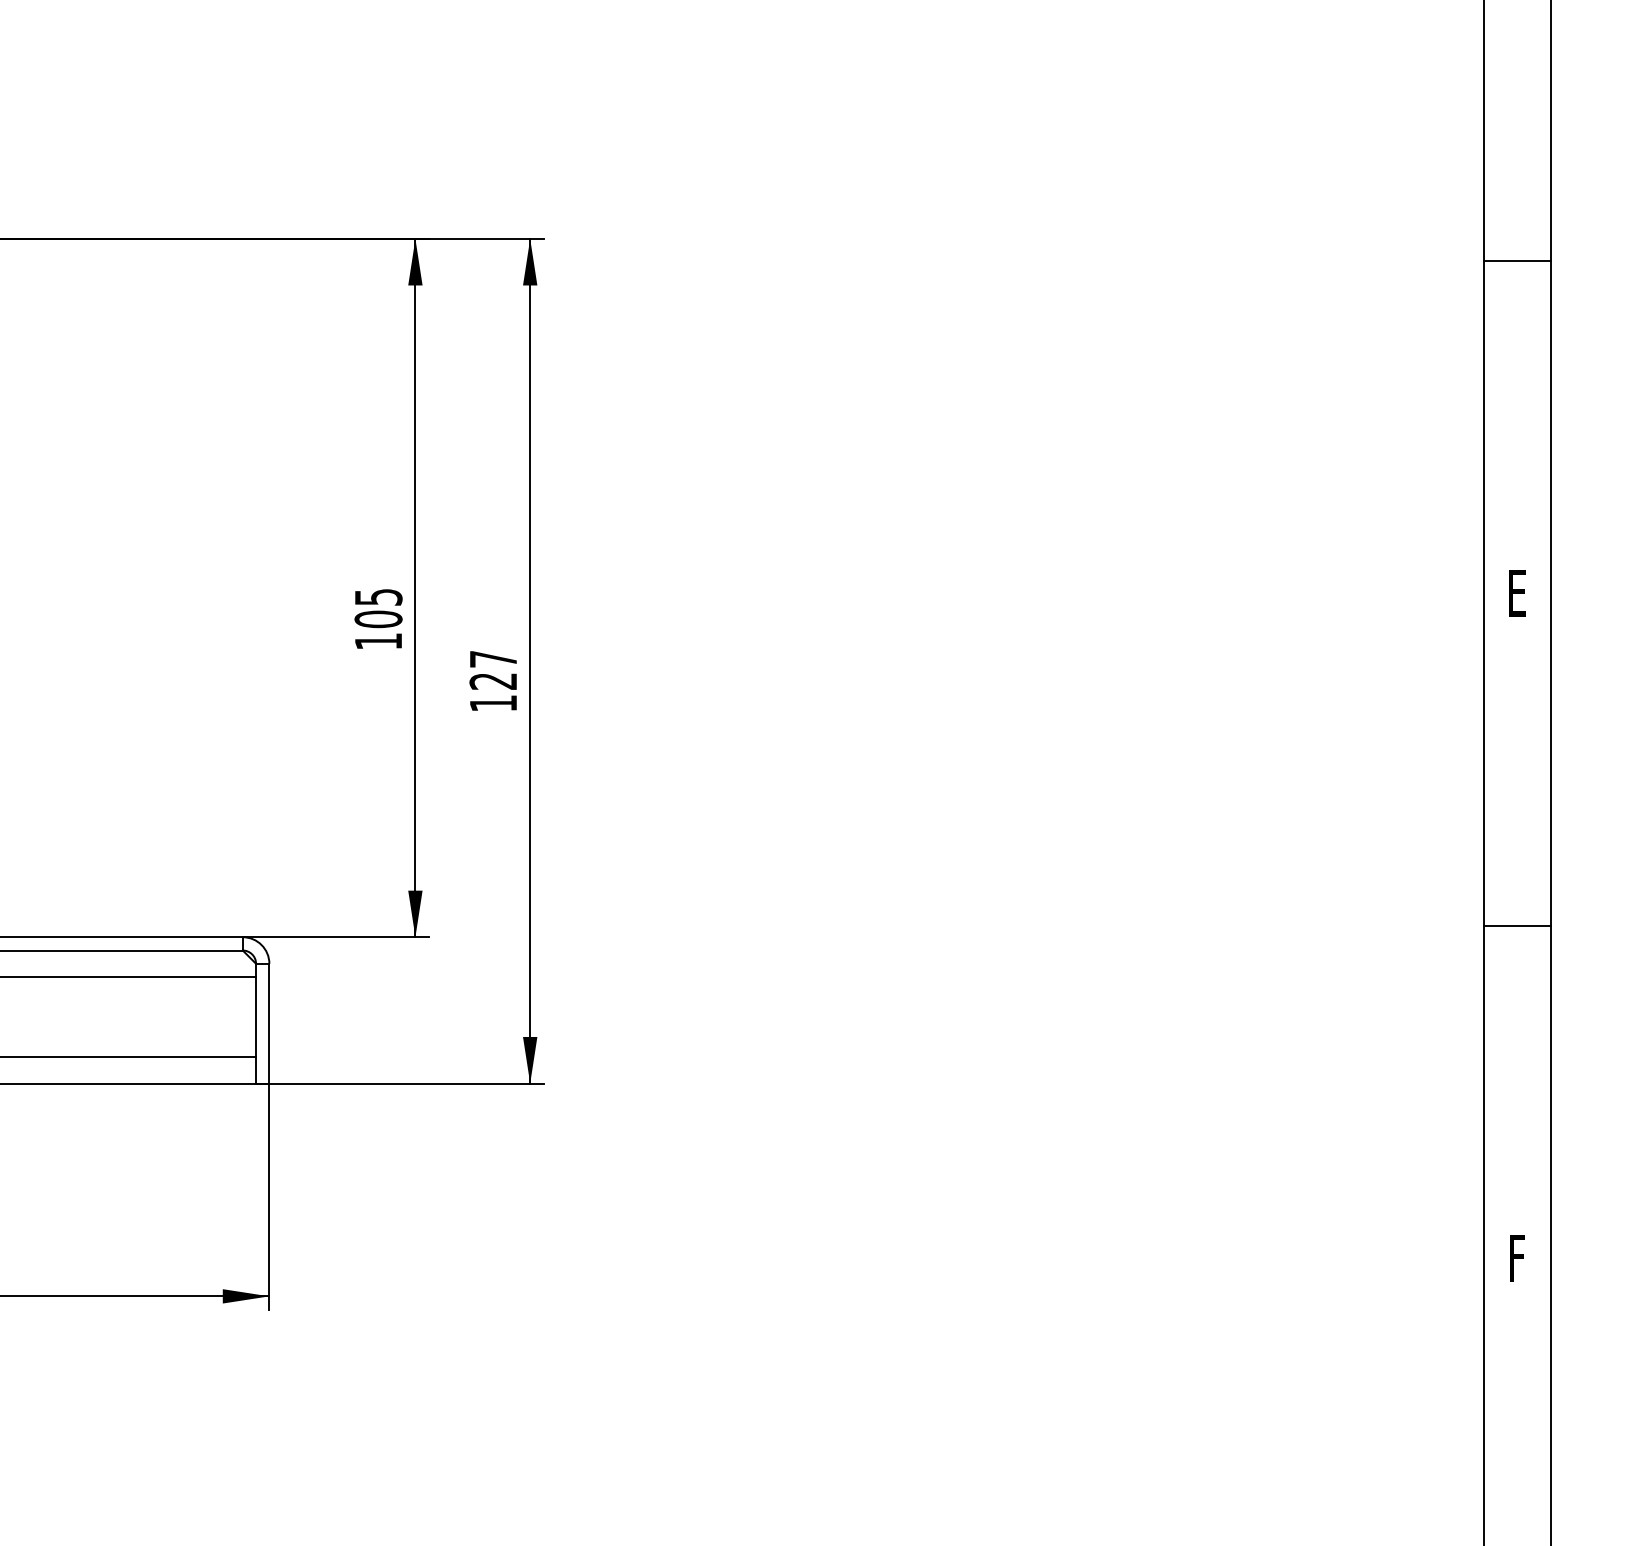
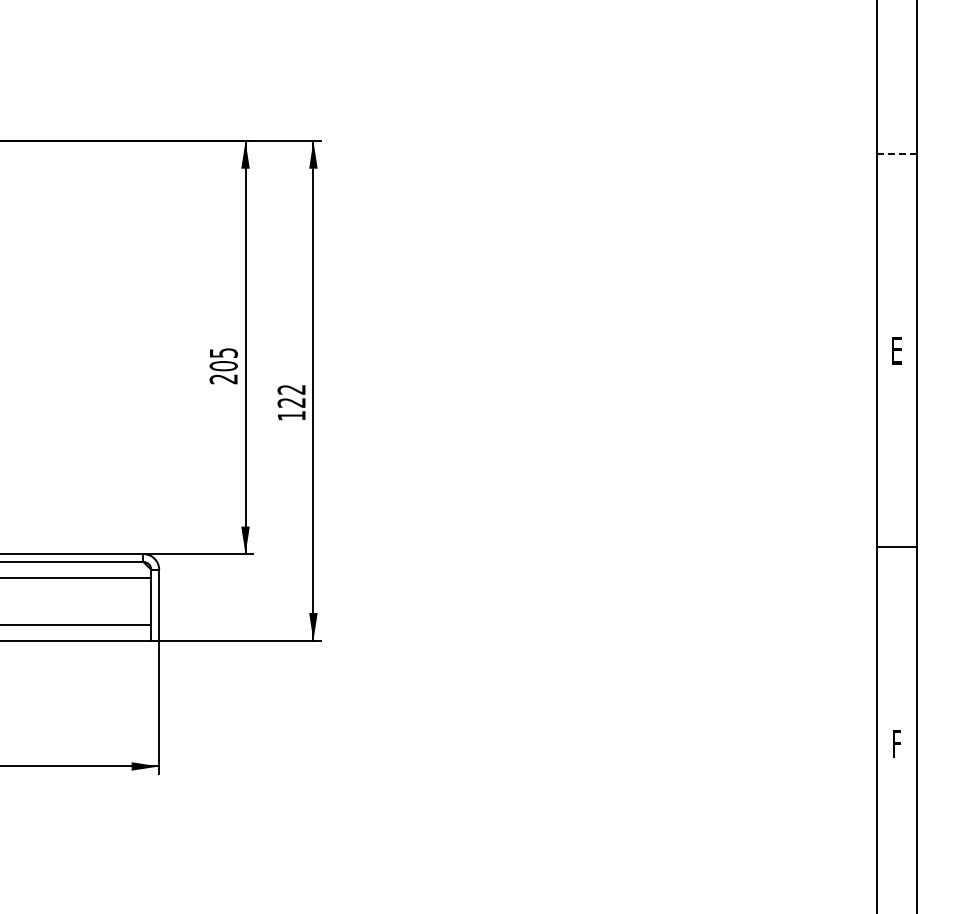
line: (1518, 261) -> (897, 154), solid -> dashed
text: (378, 641) -> (223, 379), 105 -> 205
text: (493, 658) -> (291, 389), 127 -> 122

